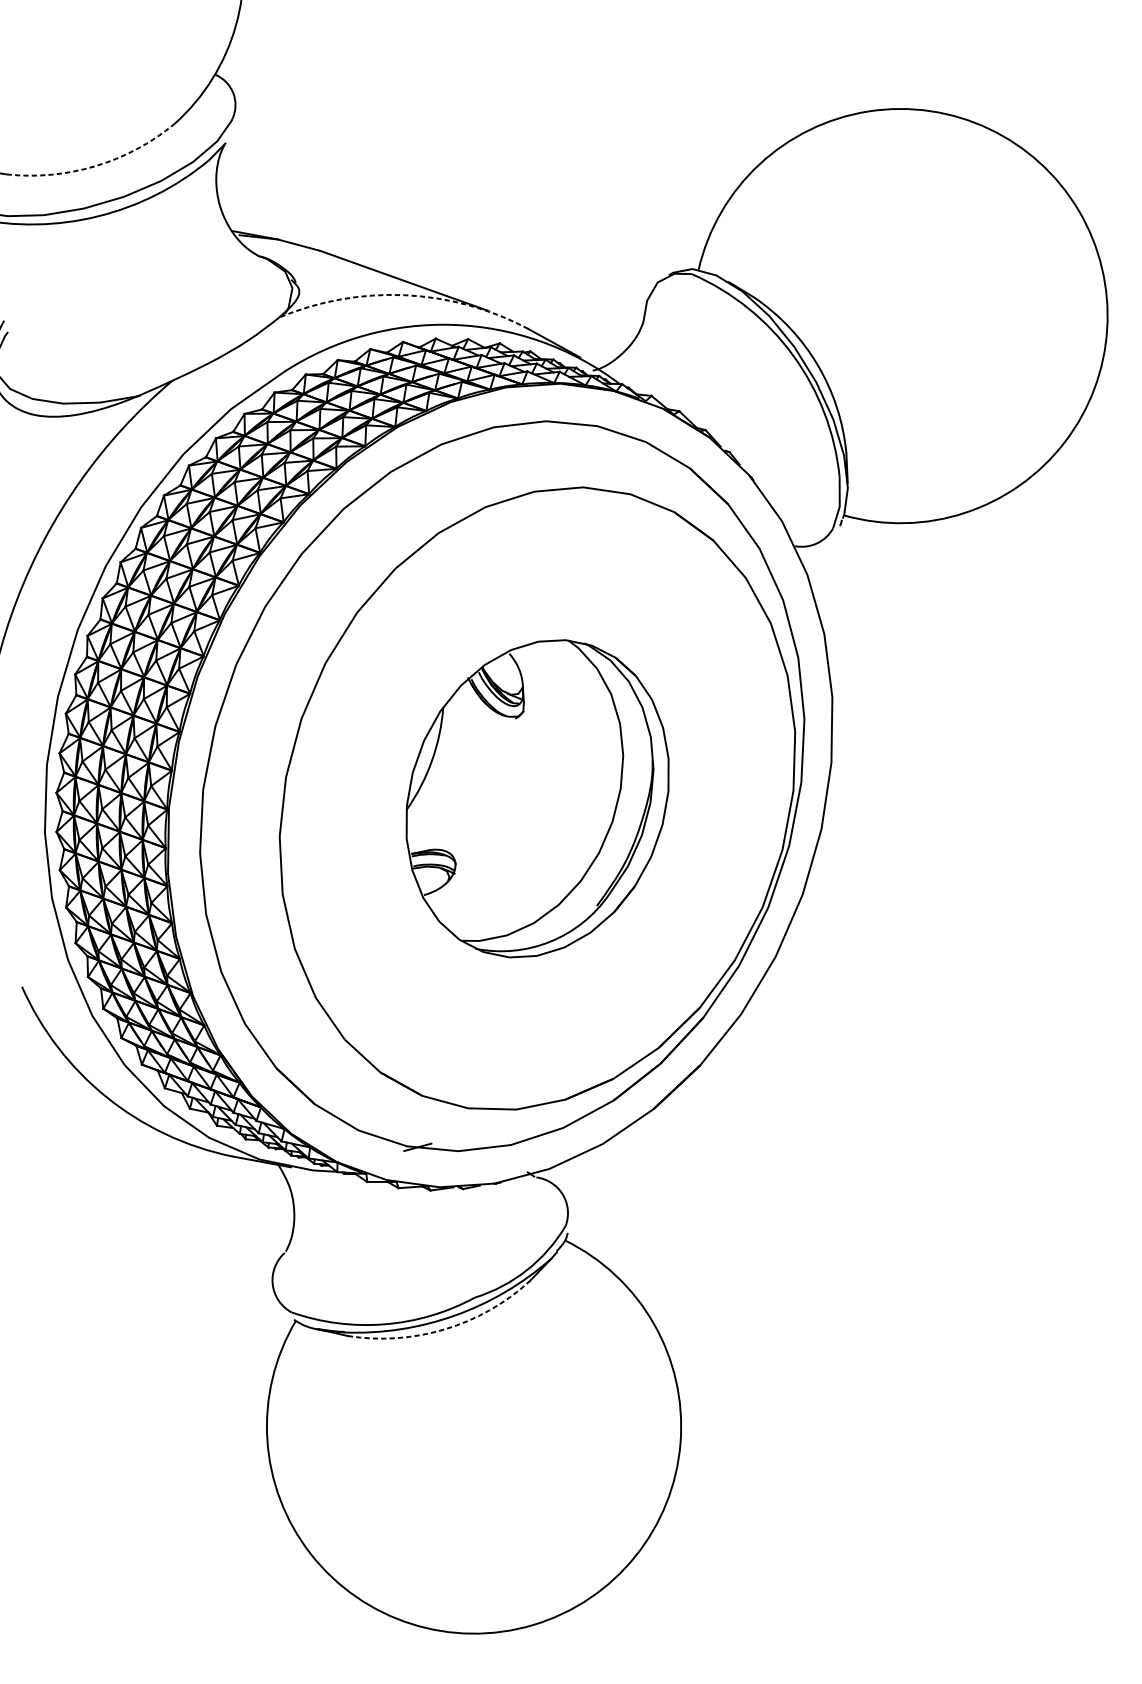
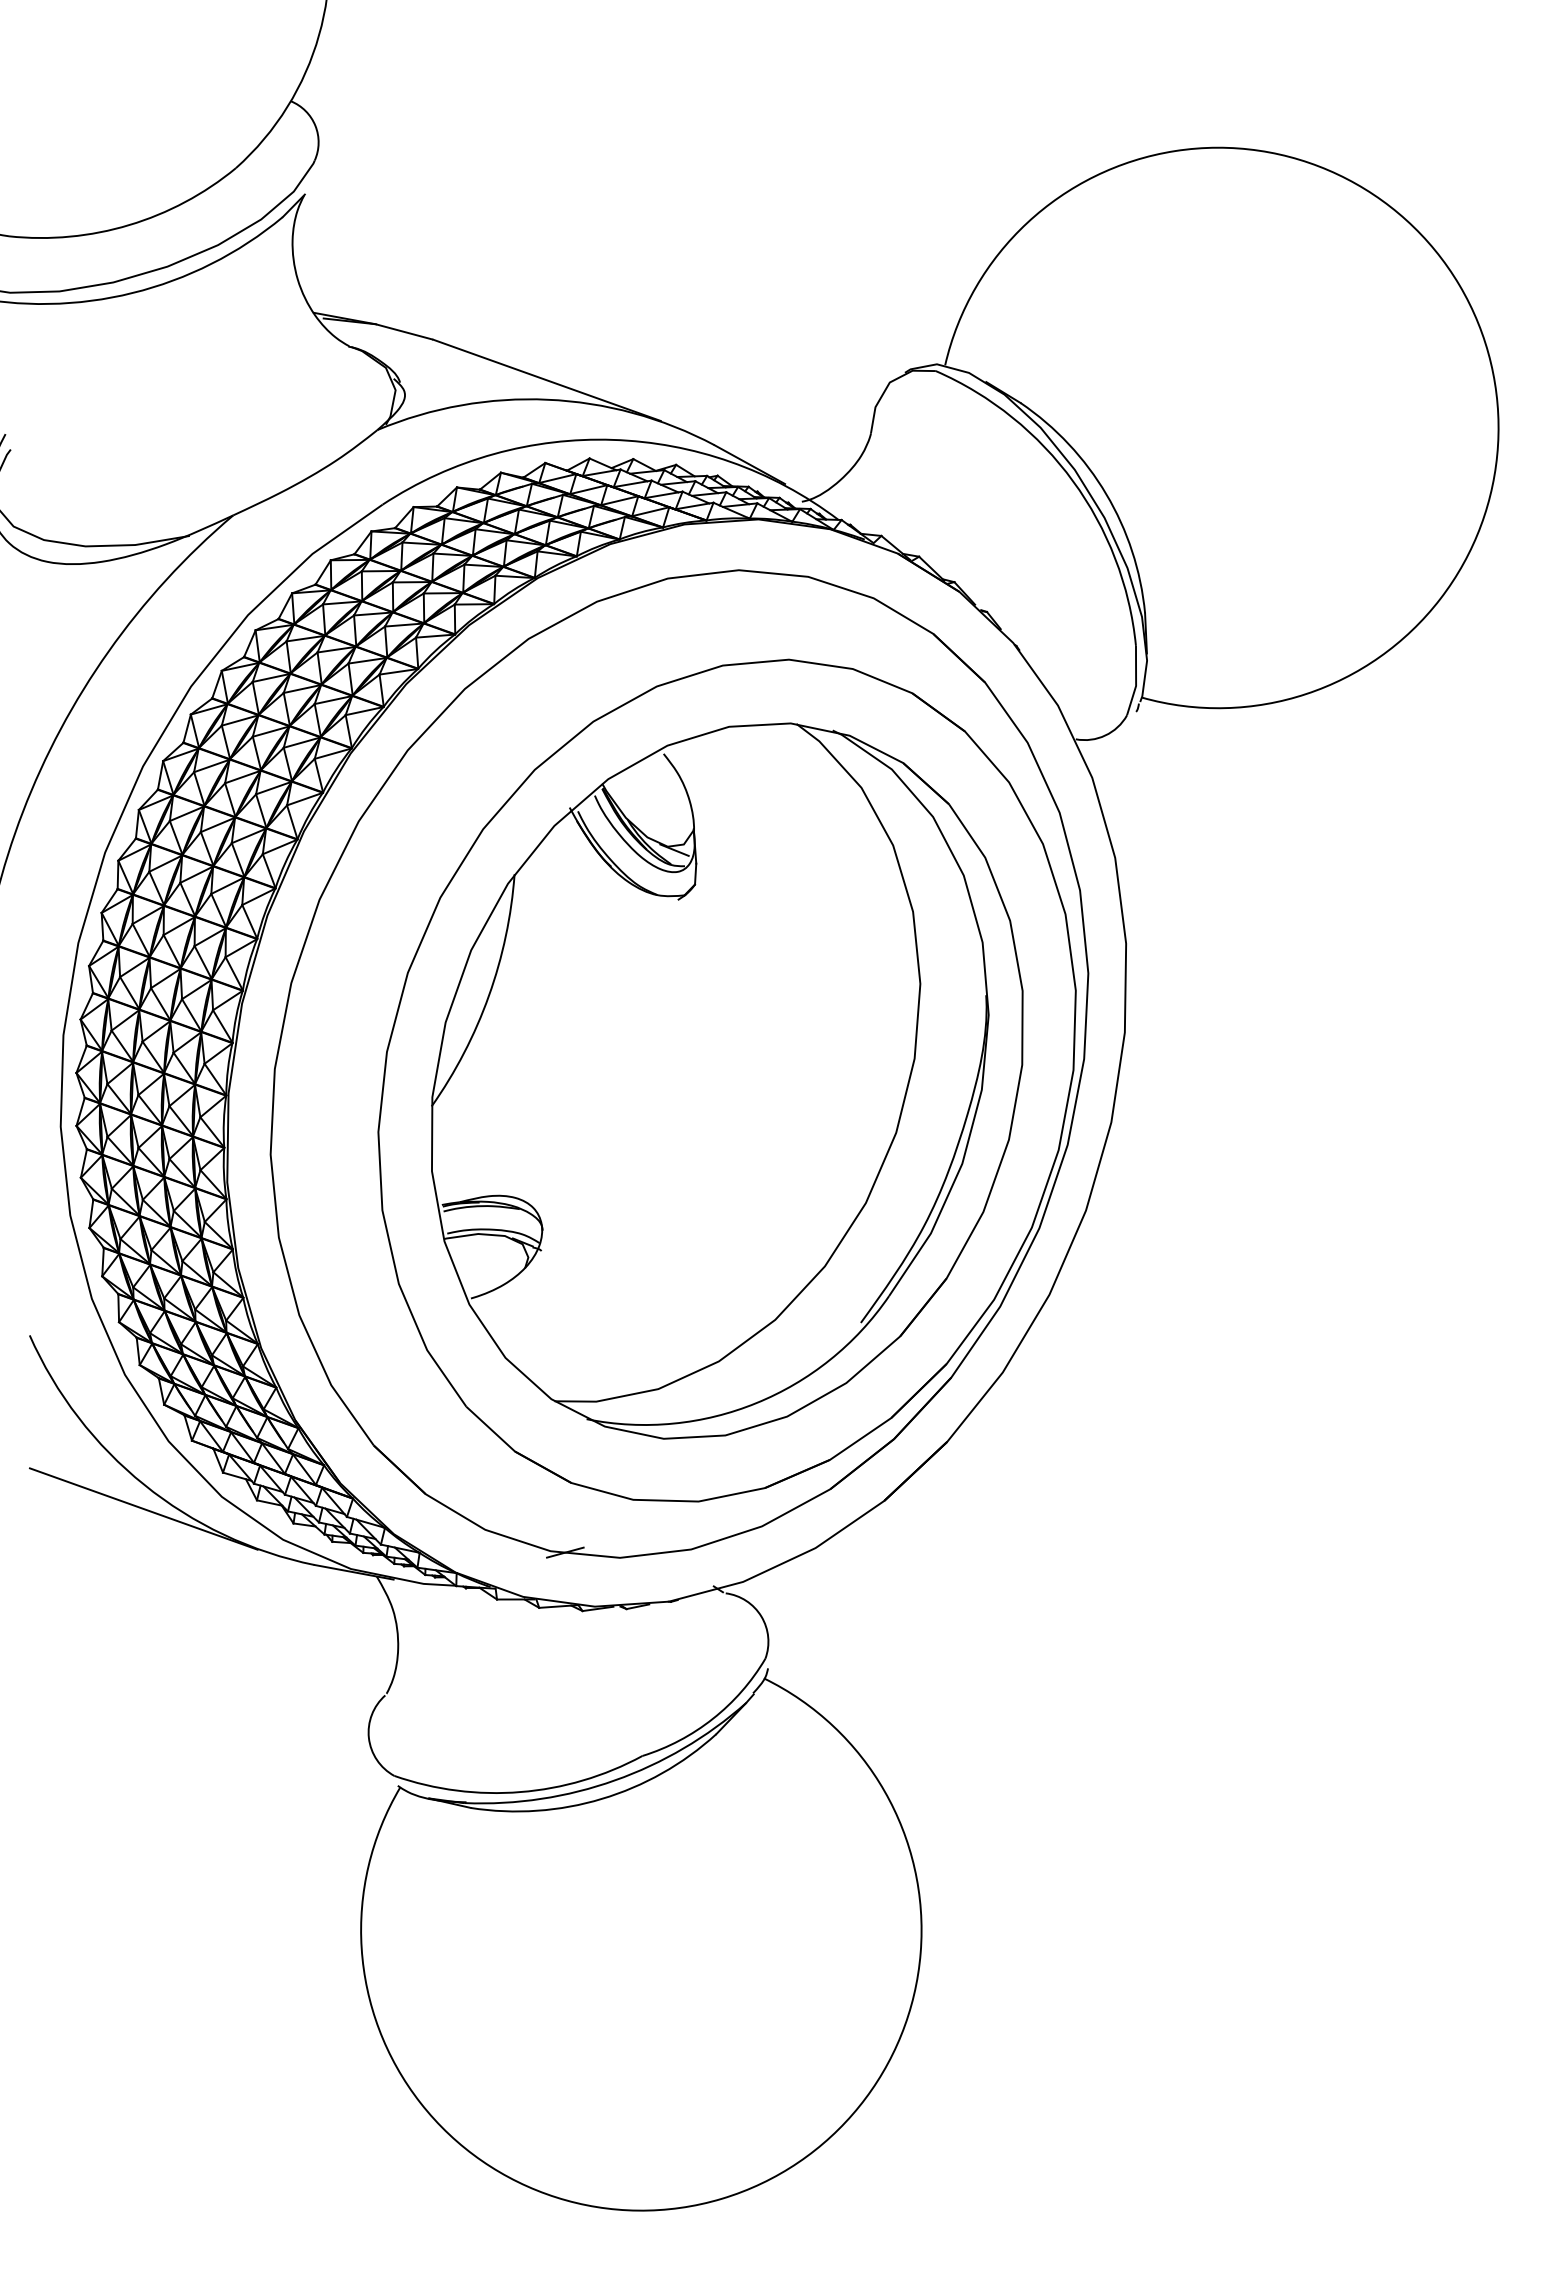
arc: (95, 166) -> (129, 225), dashed -> solid
arc: (404, 295) -> (547, 399), dashed -> solid
part: (537, 798) -> (727, 1080), size x1.67
line: (106, 1114) -> (143, 1508), added
arc: (444, 1329) -> (601, 1798), dashed -> solid

